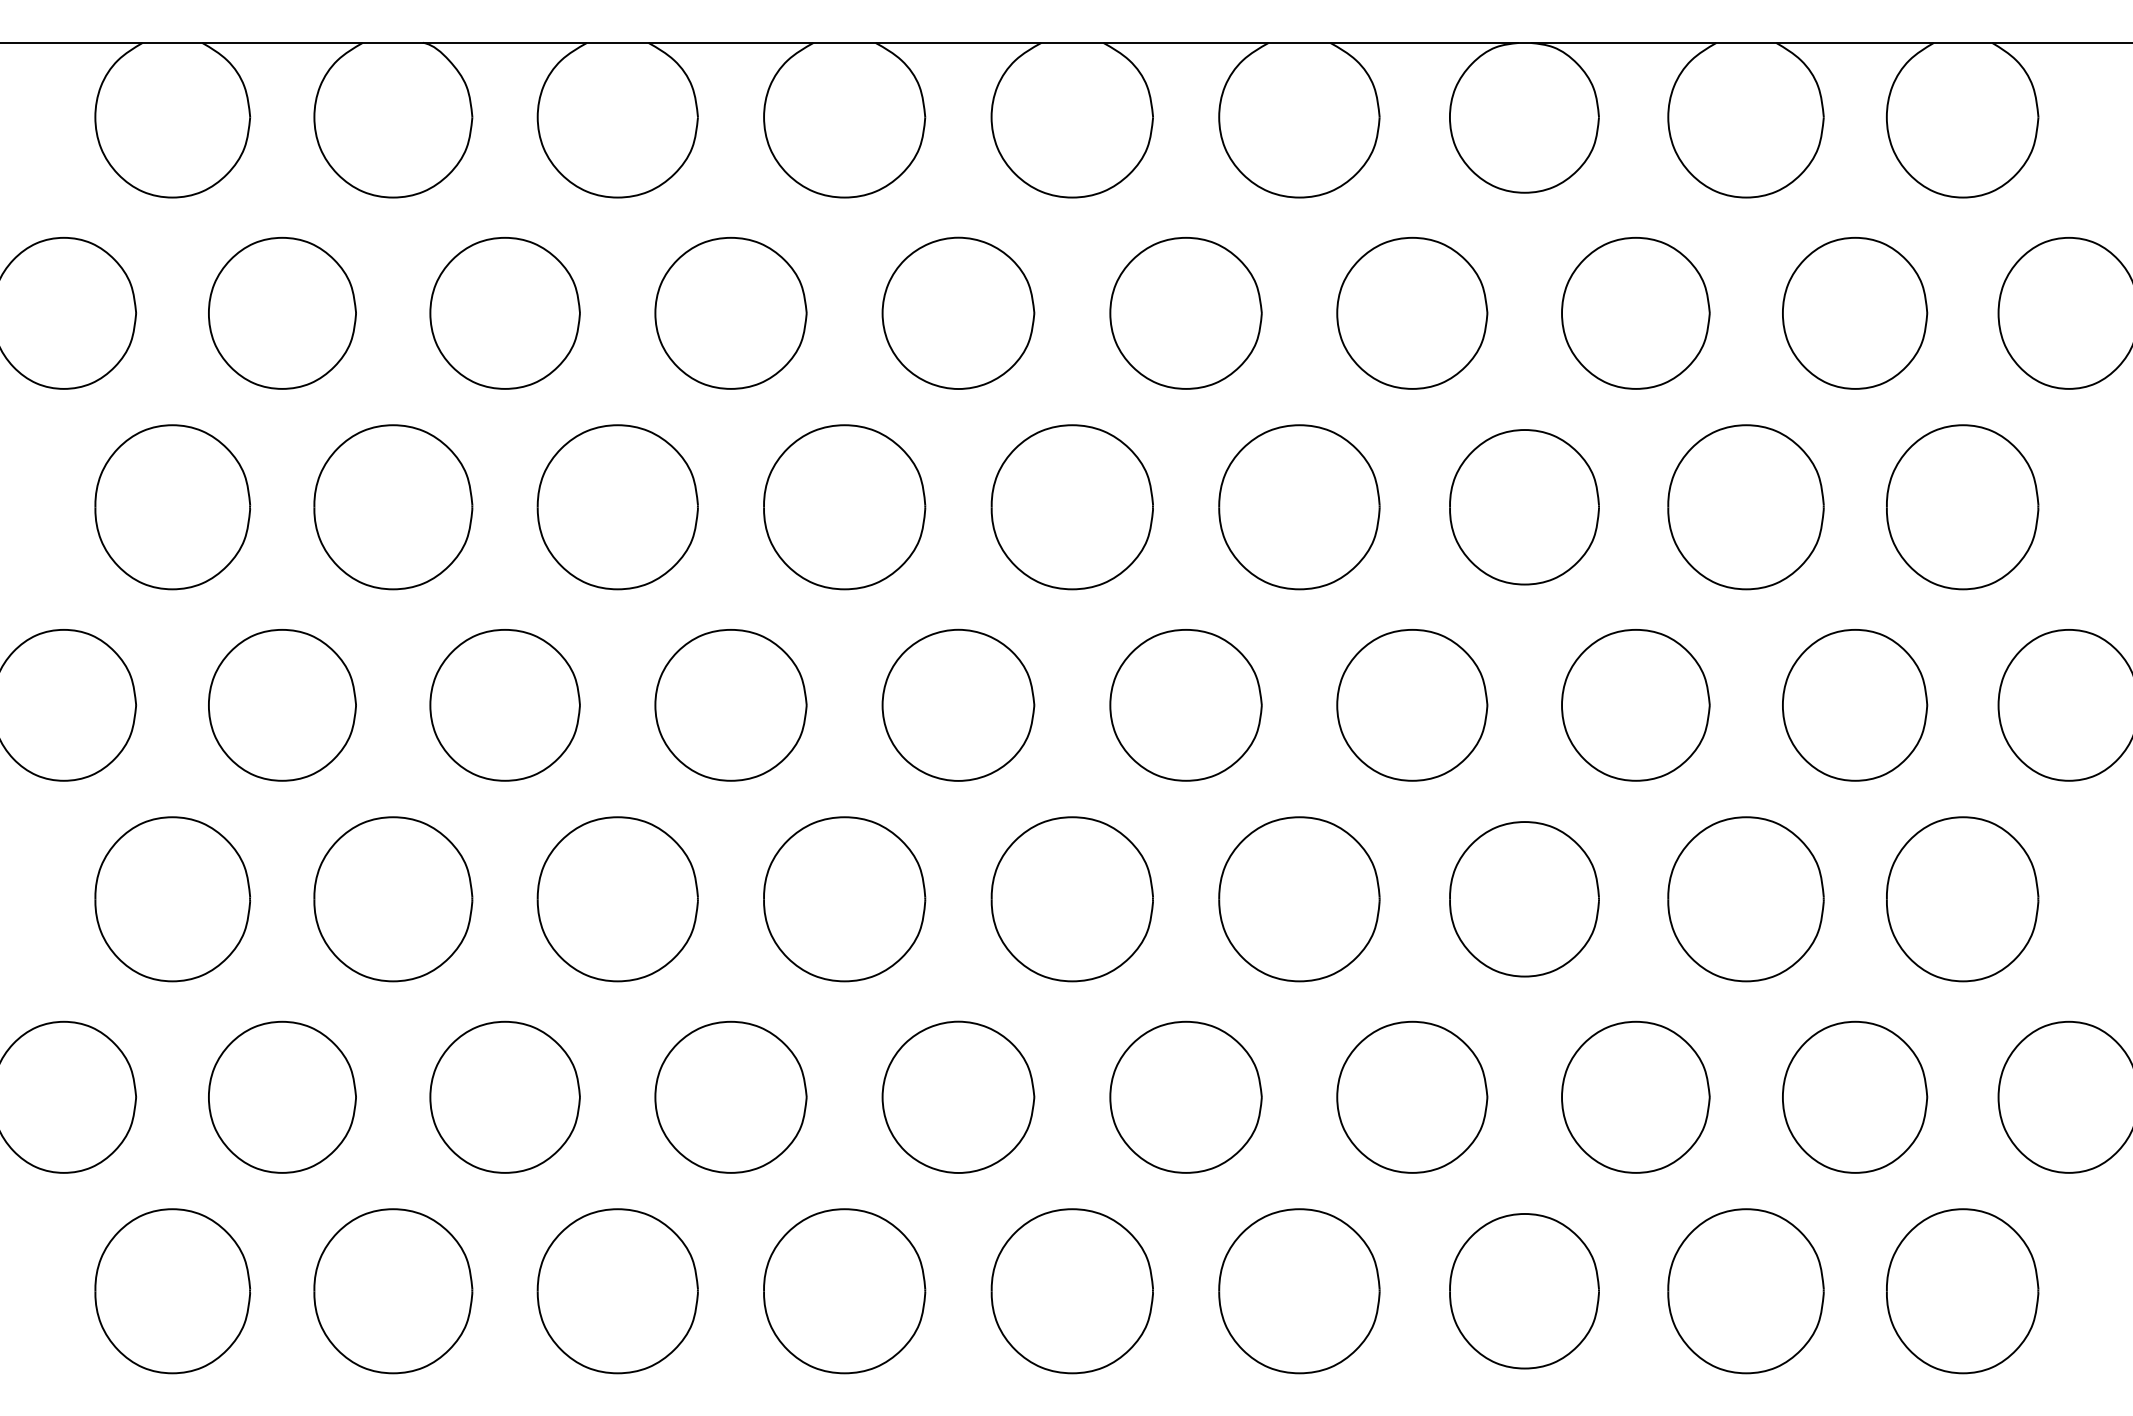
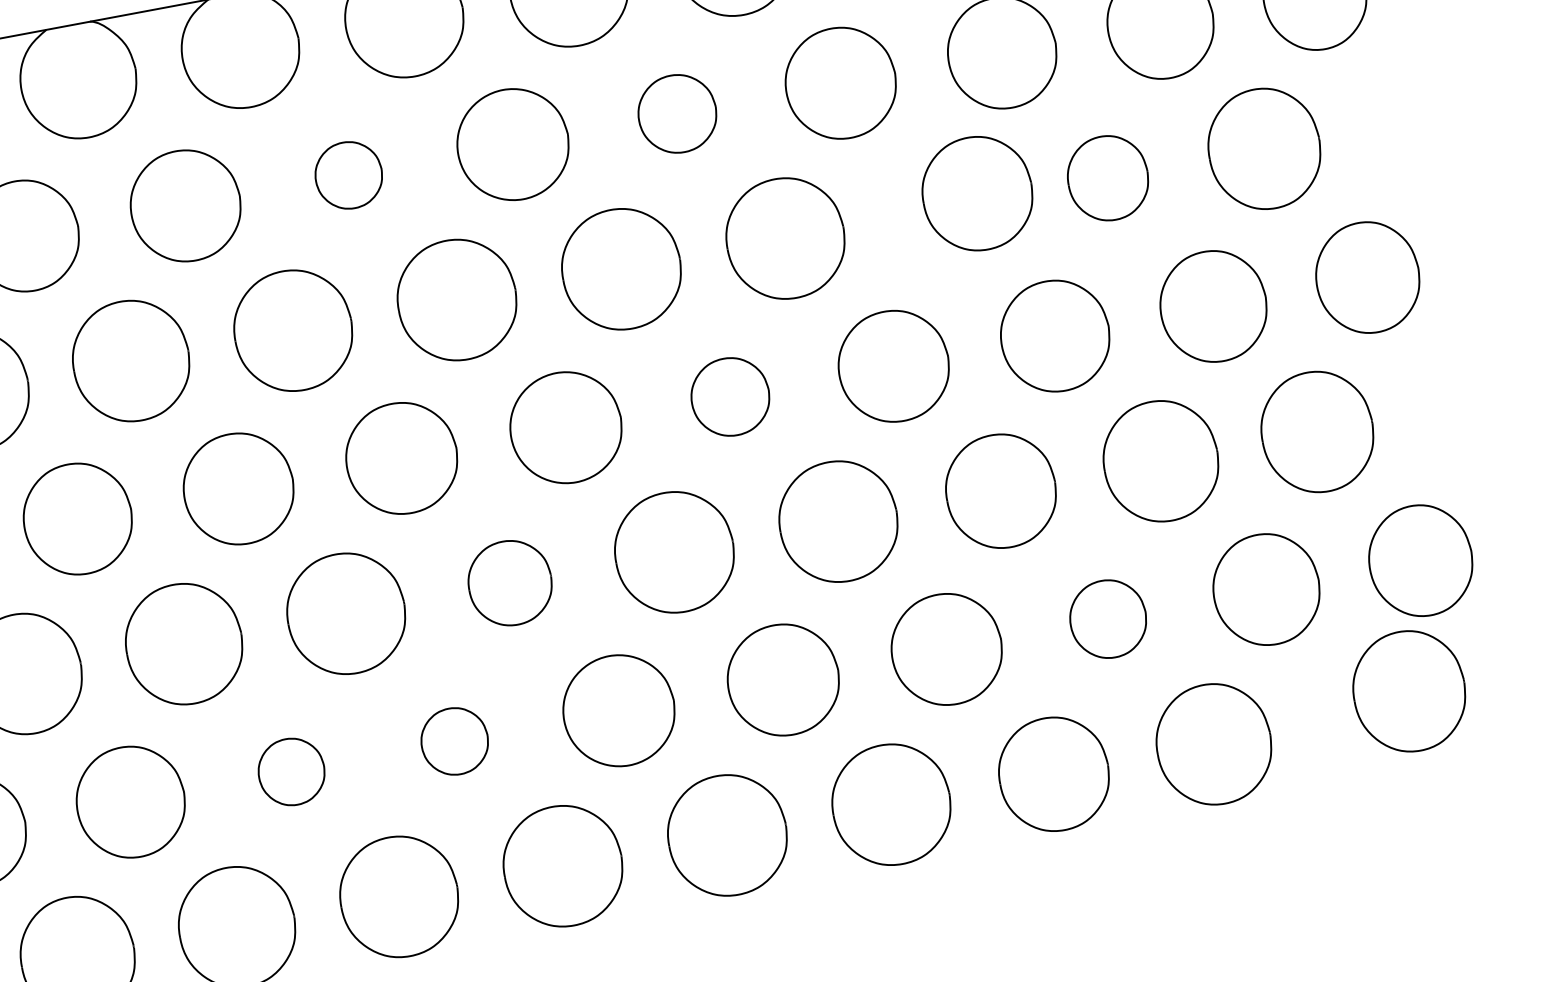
part: (730, 313) -> (348, 175), size x0.6
part: (1185, 313) -> (677, 114), size x0.7
part: (1524, 507) -> (977, 193), moved
part: (1745, 507) -> (1107, 178), size x0.7
part: (1185, 705) -> (730, 397), size x0.7
part: (844, 899) -> (510, 583), size x0.7
part: (504, 1096) -> (291, 771), size x0.6
part: (730, 1096) -> (454, 741), size x0.6
part: (1635, 1096) -> (1107, 618), size x0.7
part: (1962, 1291) -> (1409, 691), moved

